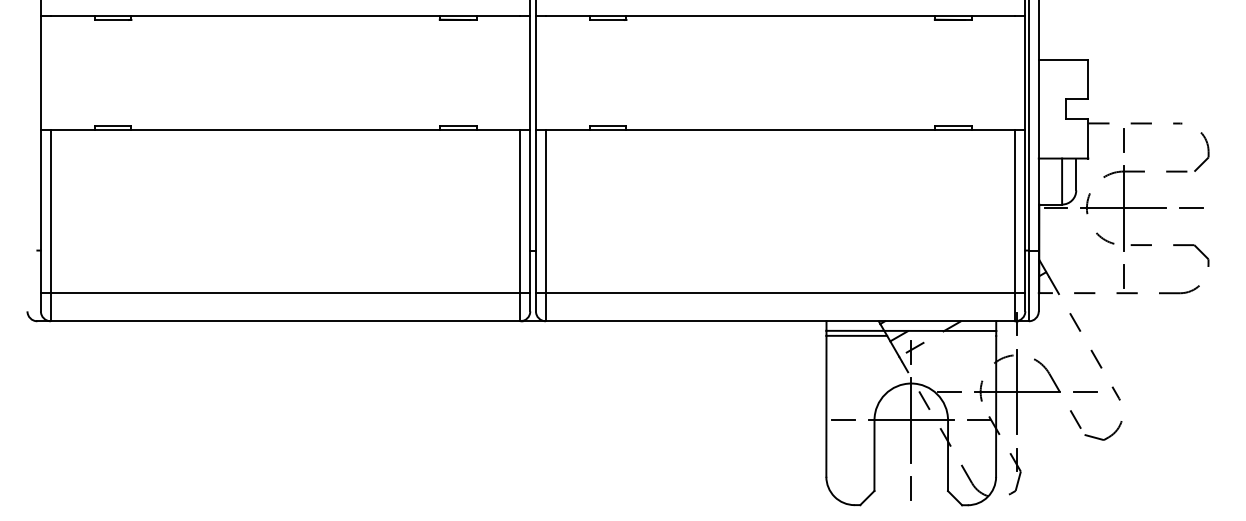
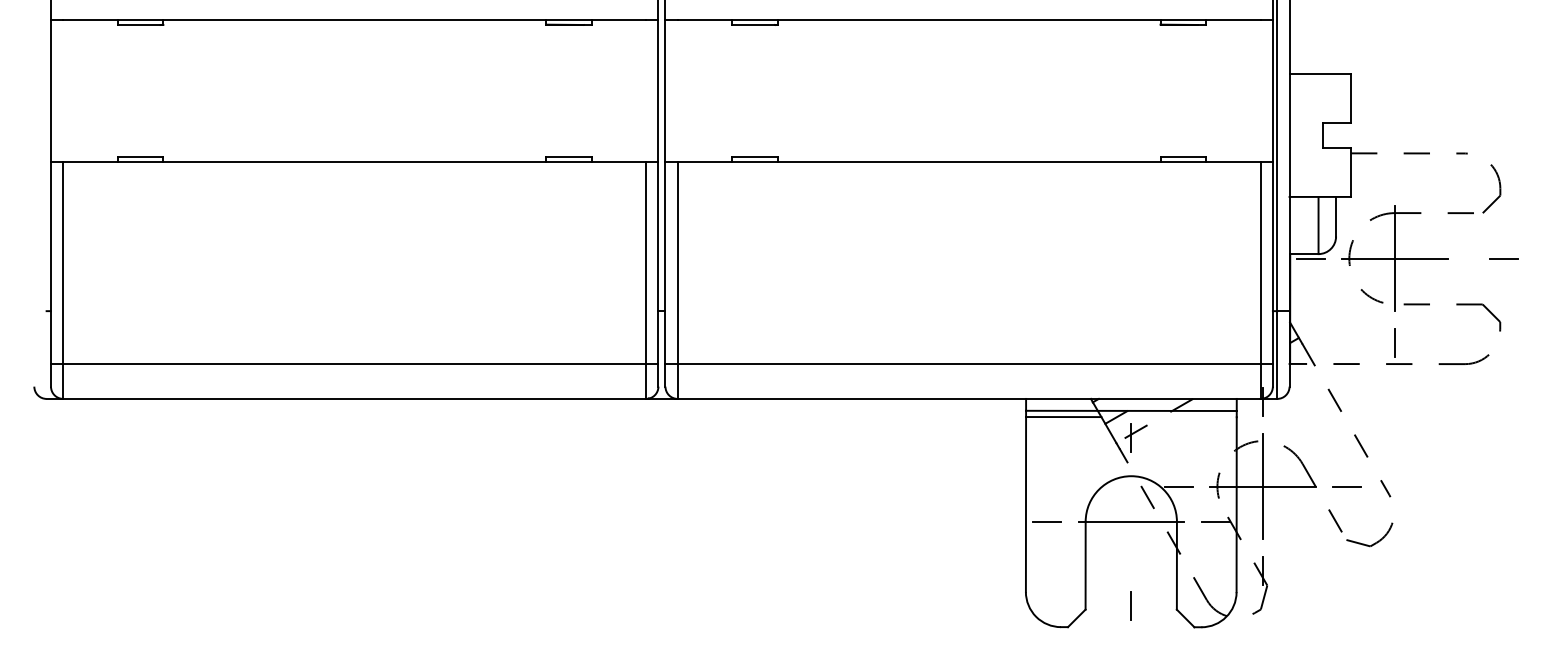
line: (1123, 140) -> (1394, 174), removed
line: (1191, 207) -> (1503, 257), moved
line: (911, 419) -> (1131, 520), removed

